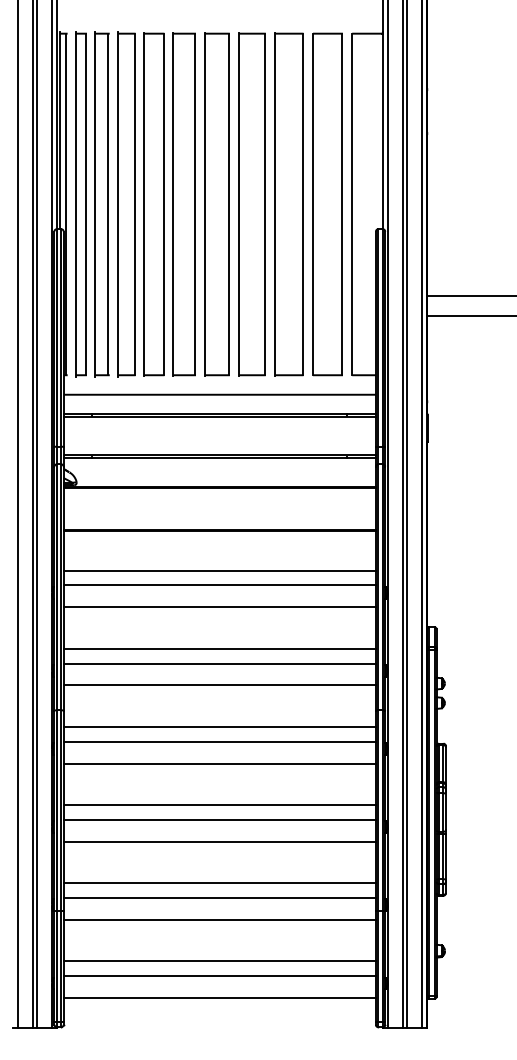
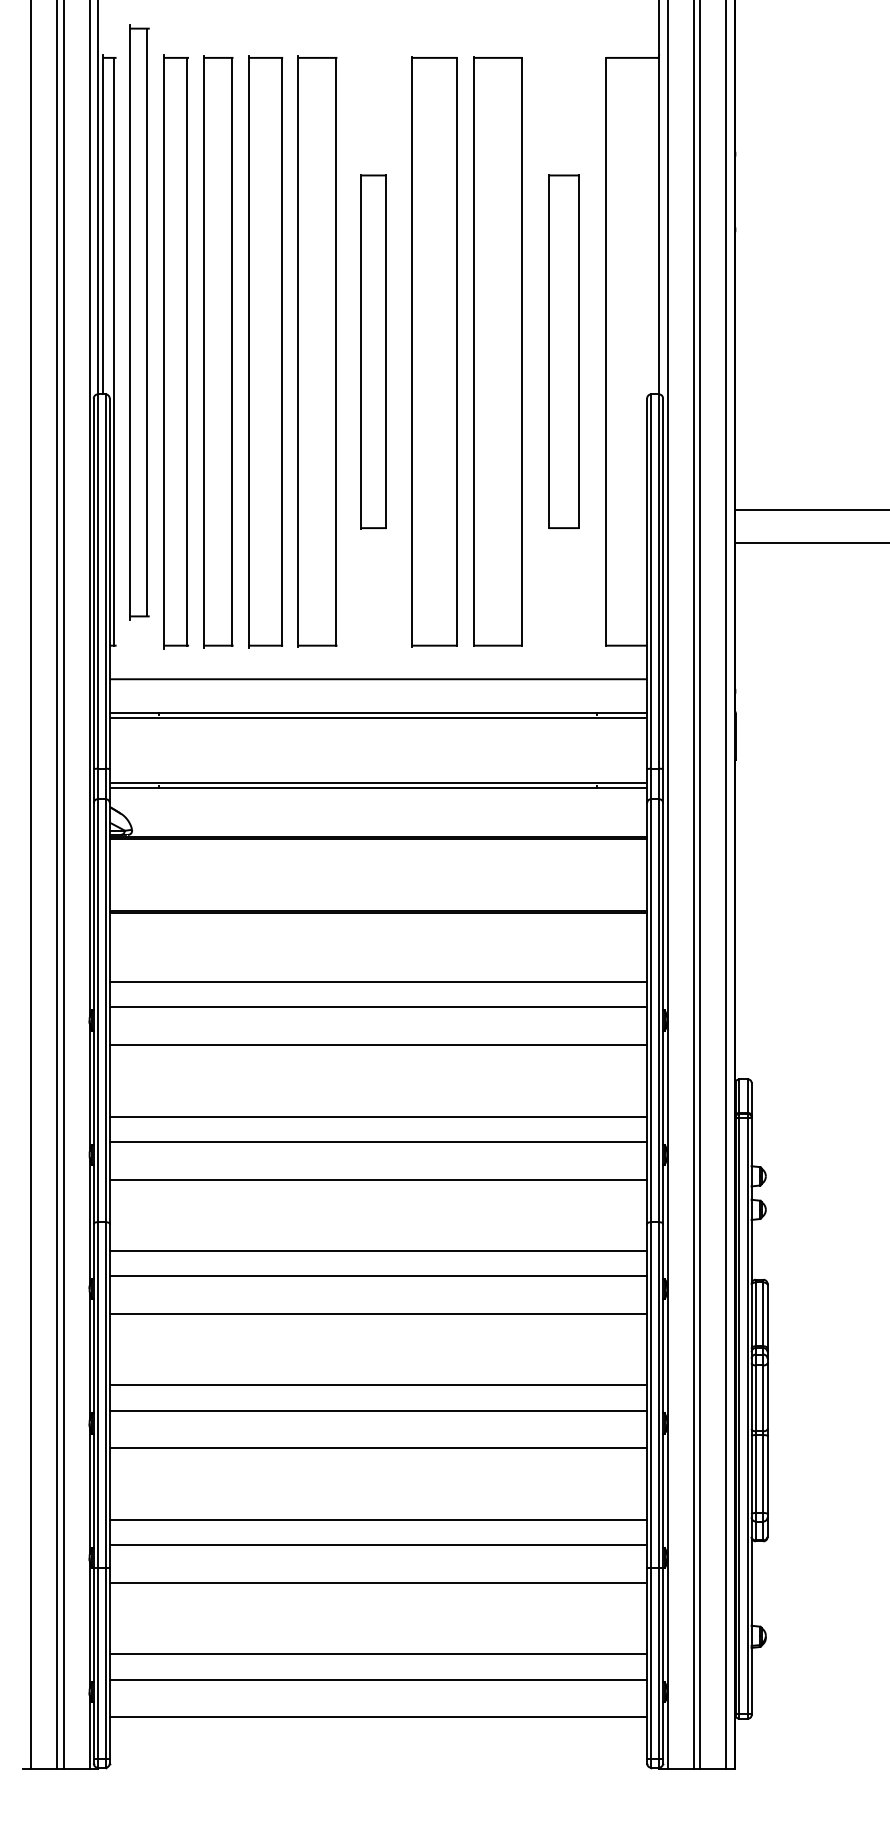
part: (80, 204) -> (138, 322), moved
part: (216, 204) -> (372, 351), size x0.6
part: (327, 204) -> (563, 351), size x0.6

